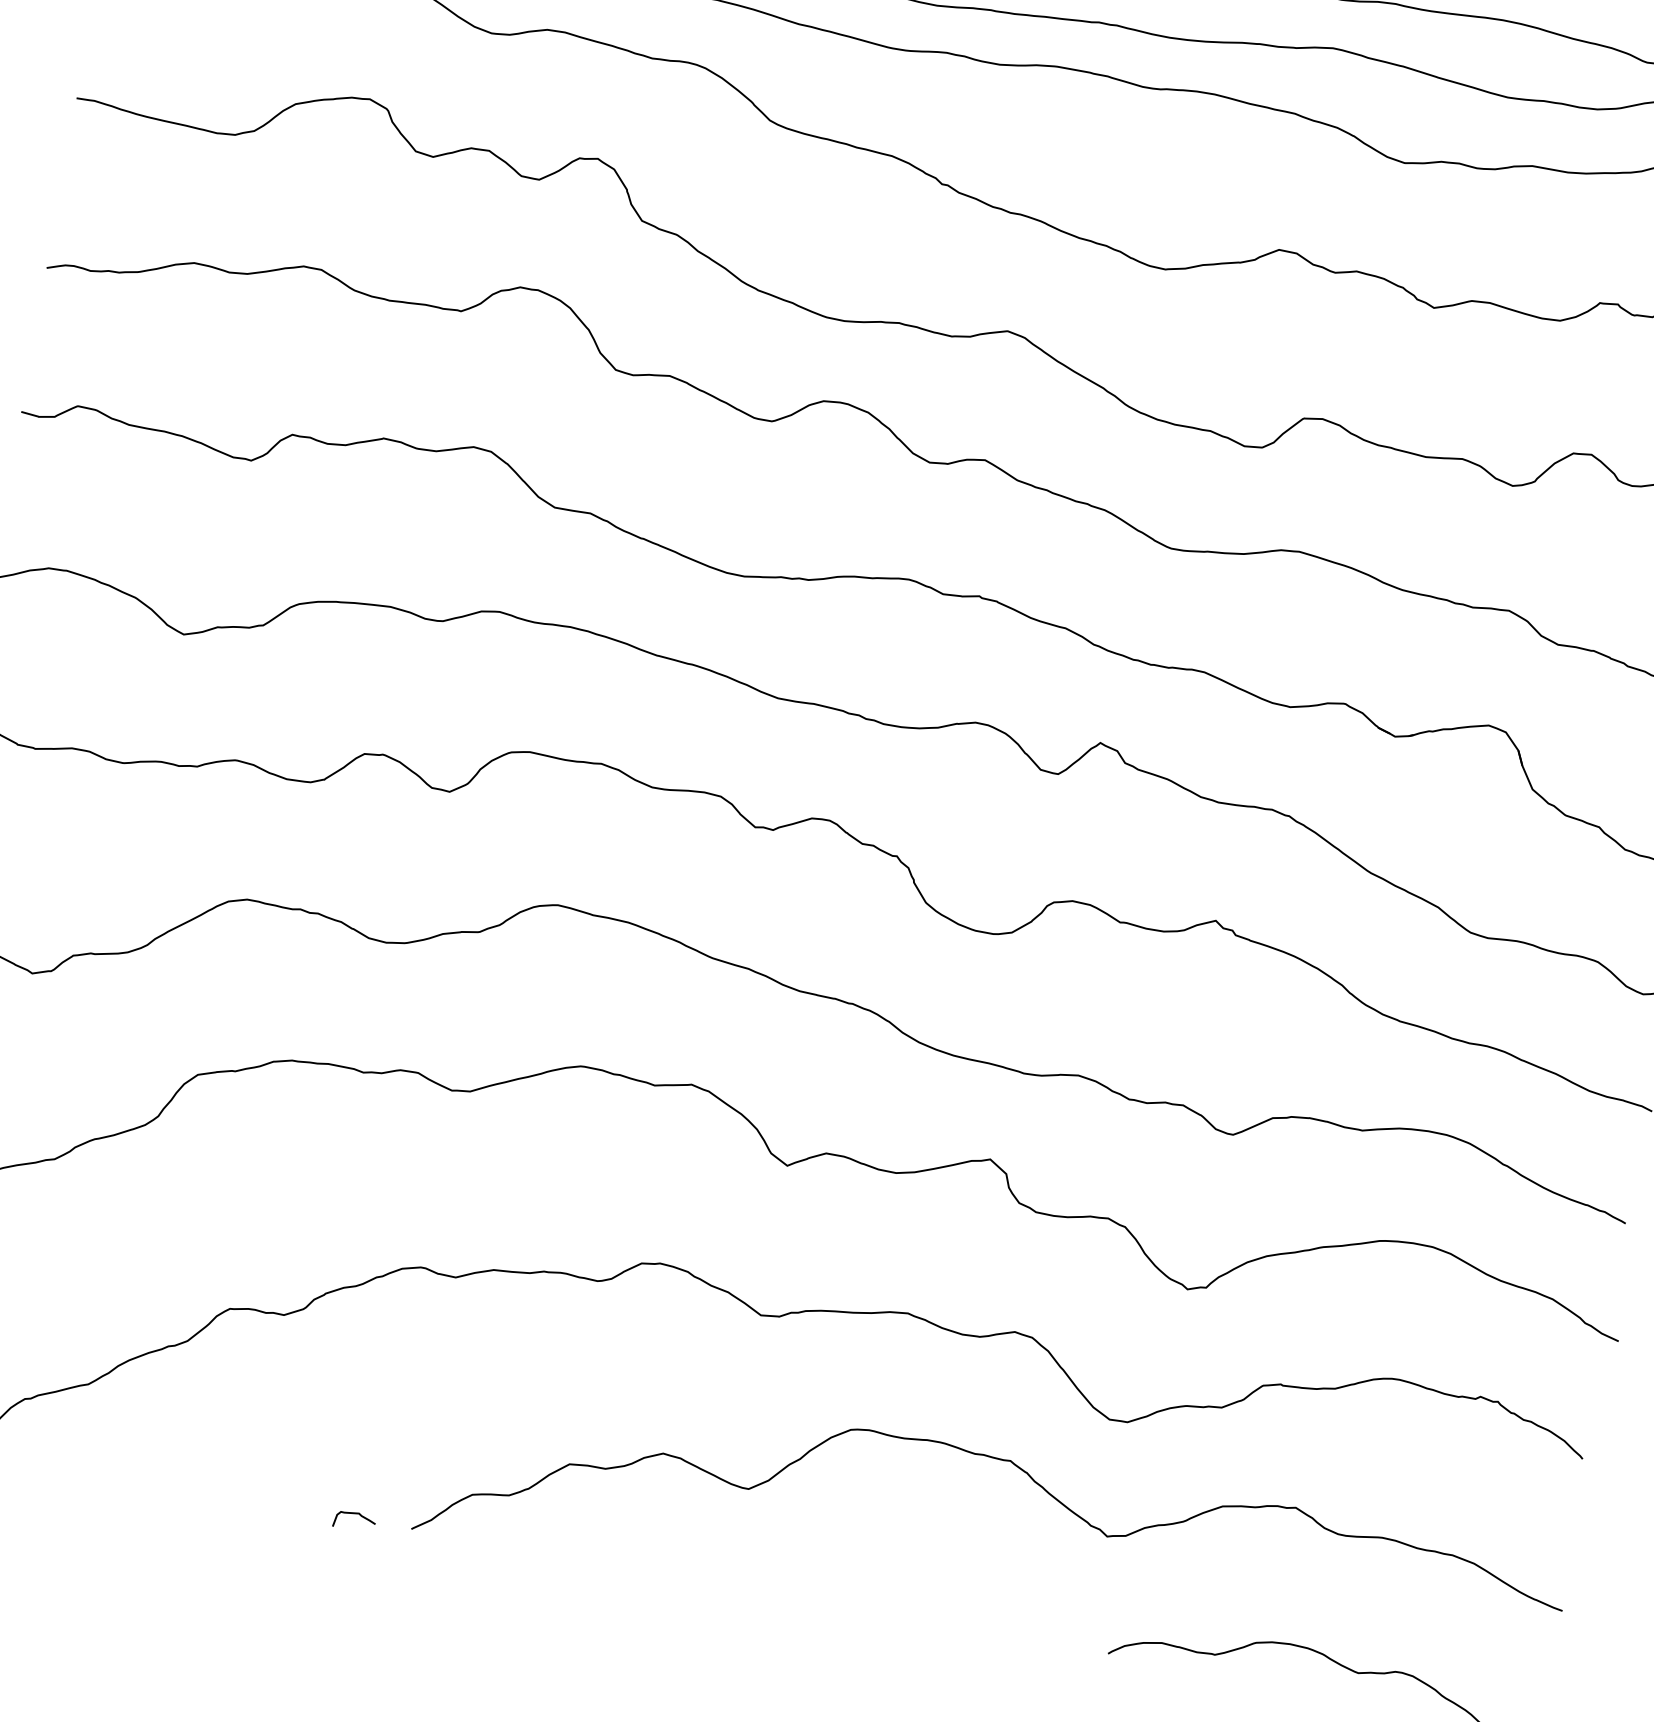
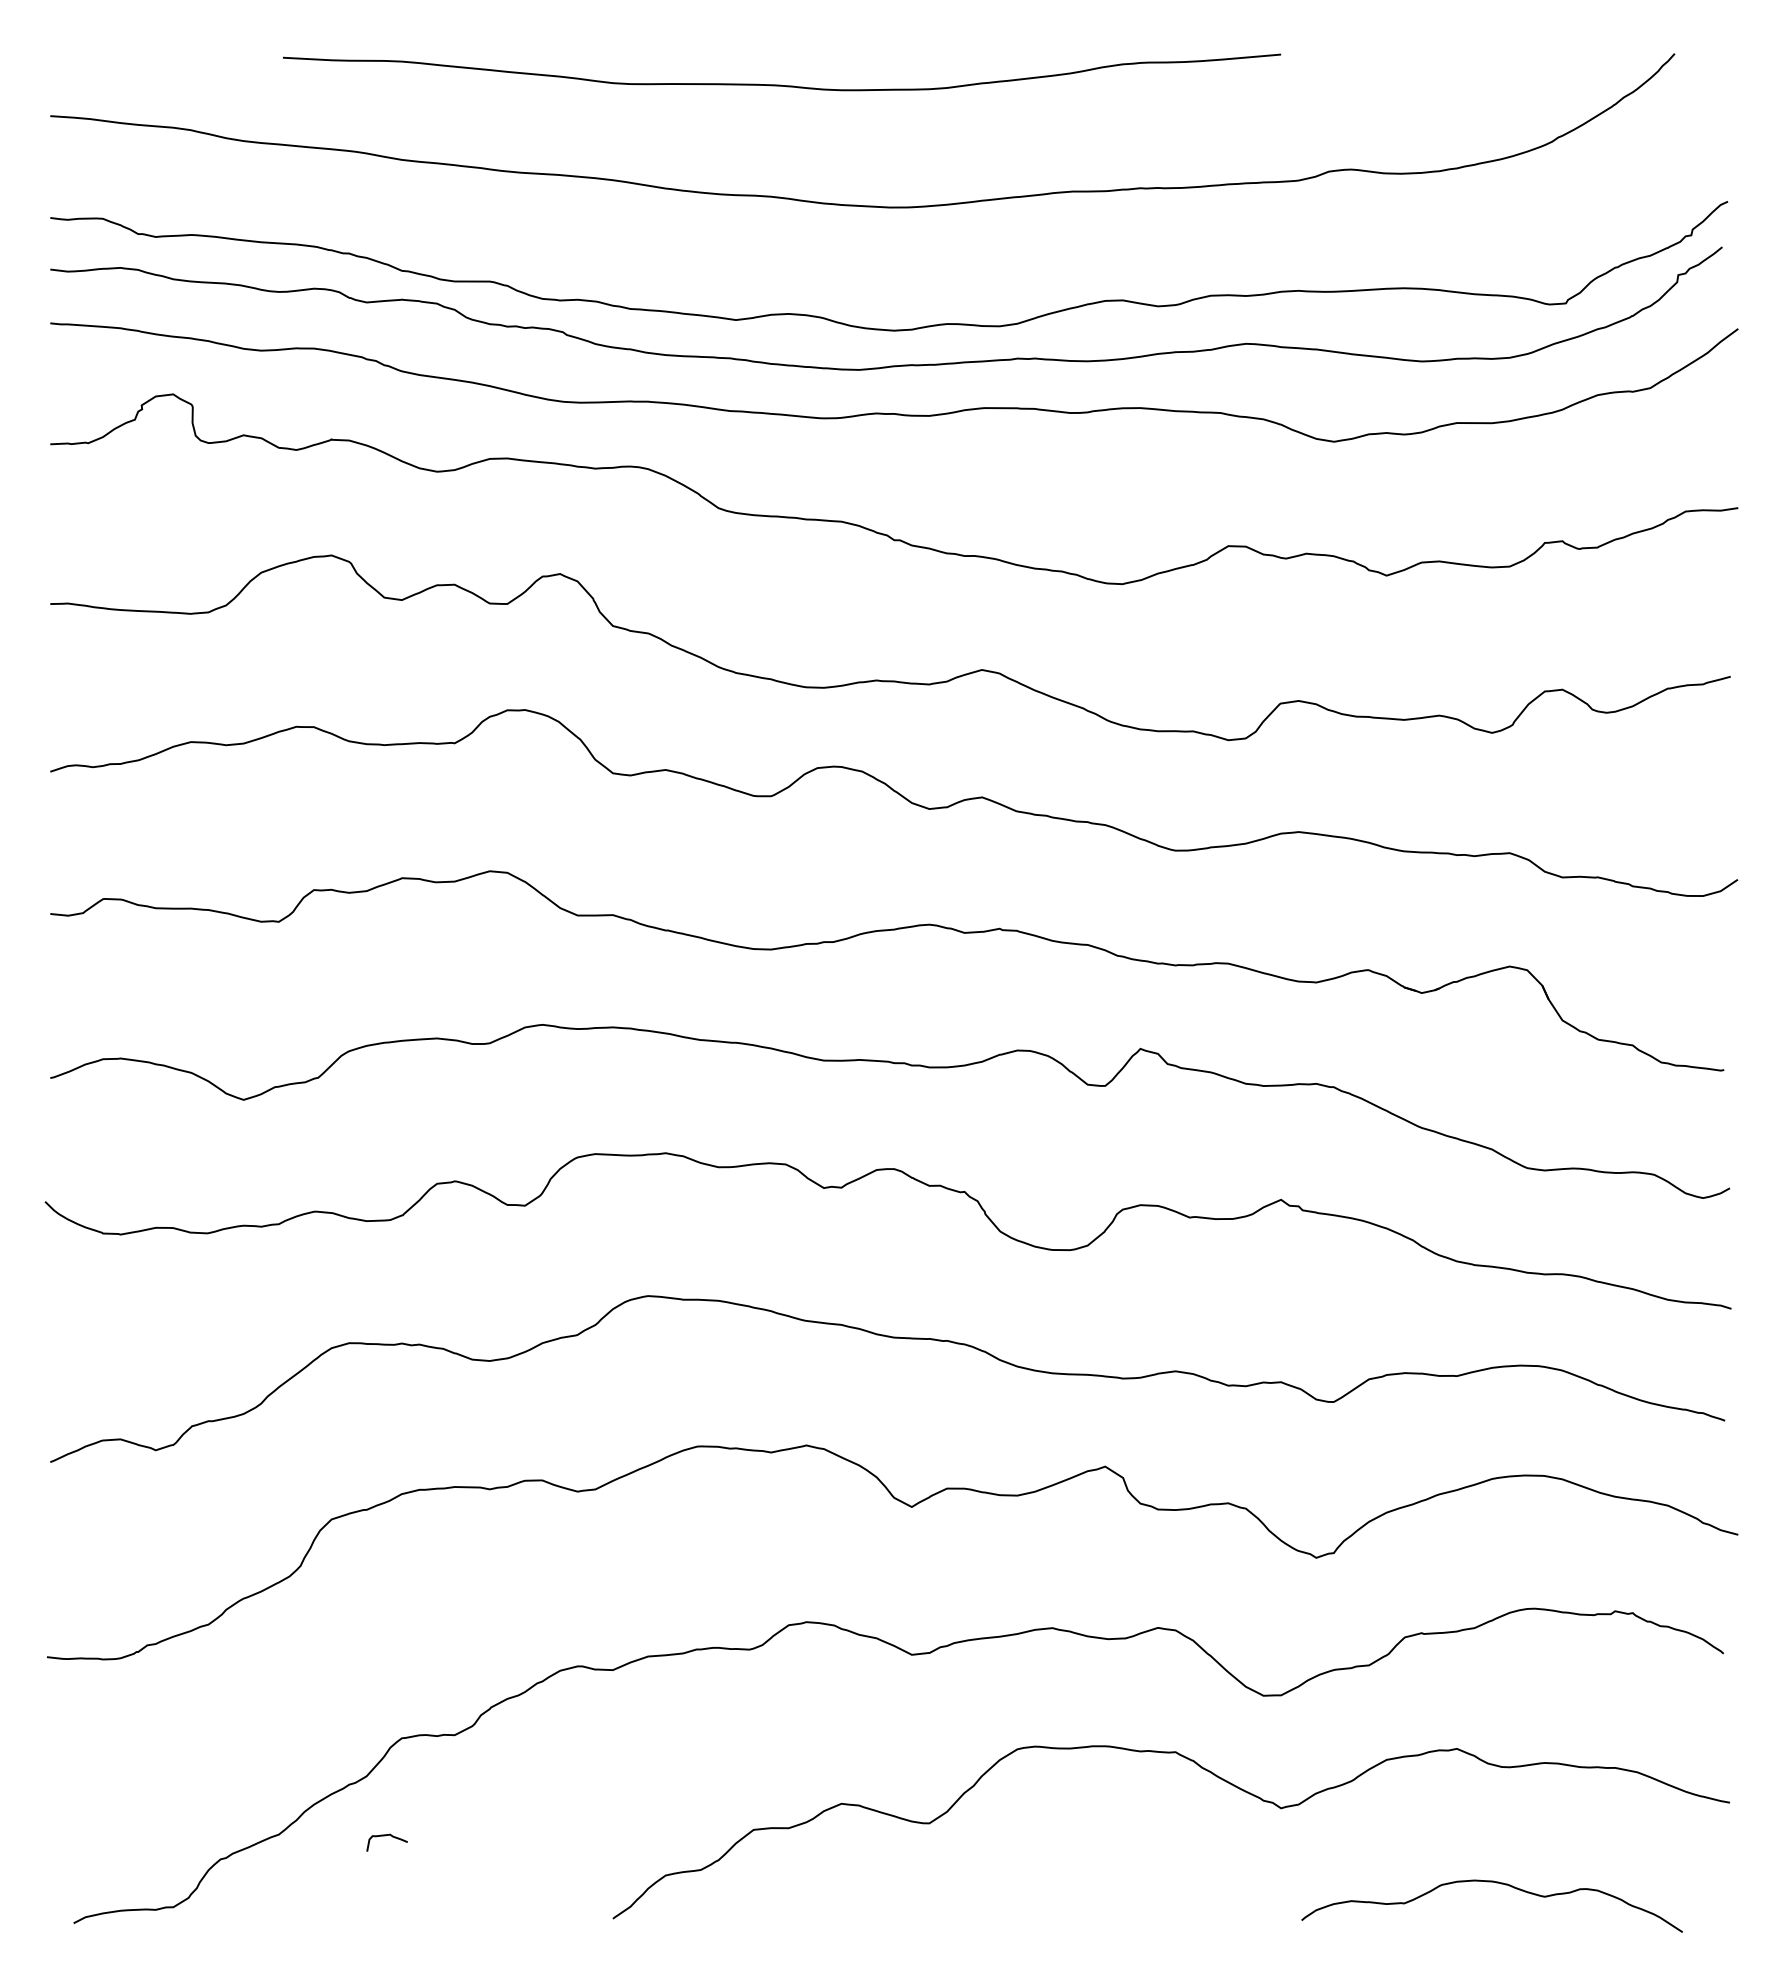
curve: (354, 1514) -> (385, 1836), moved

